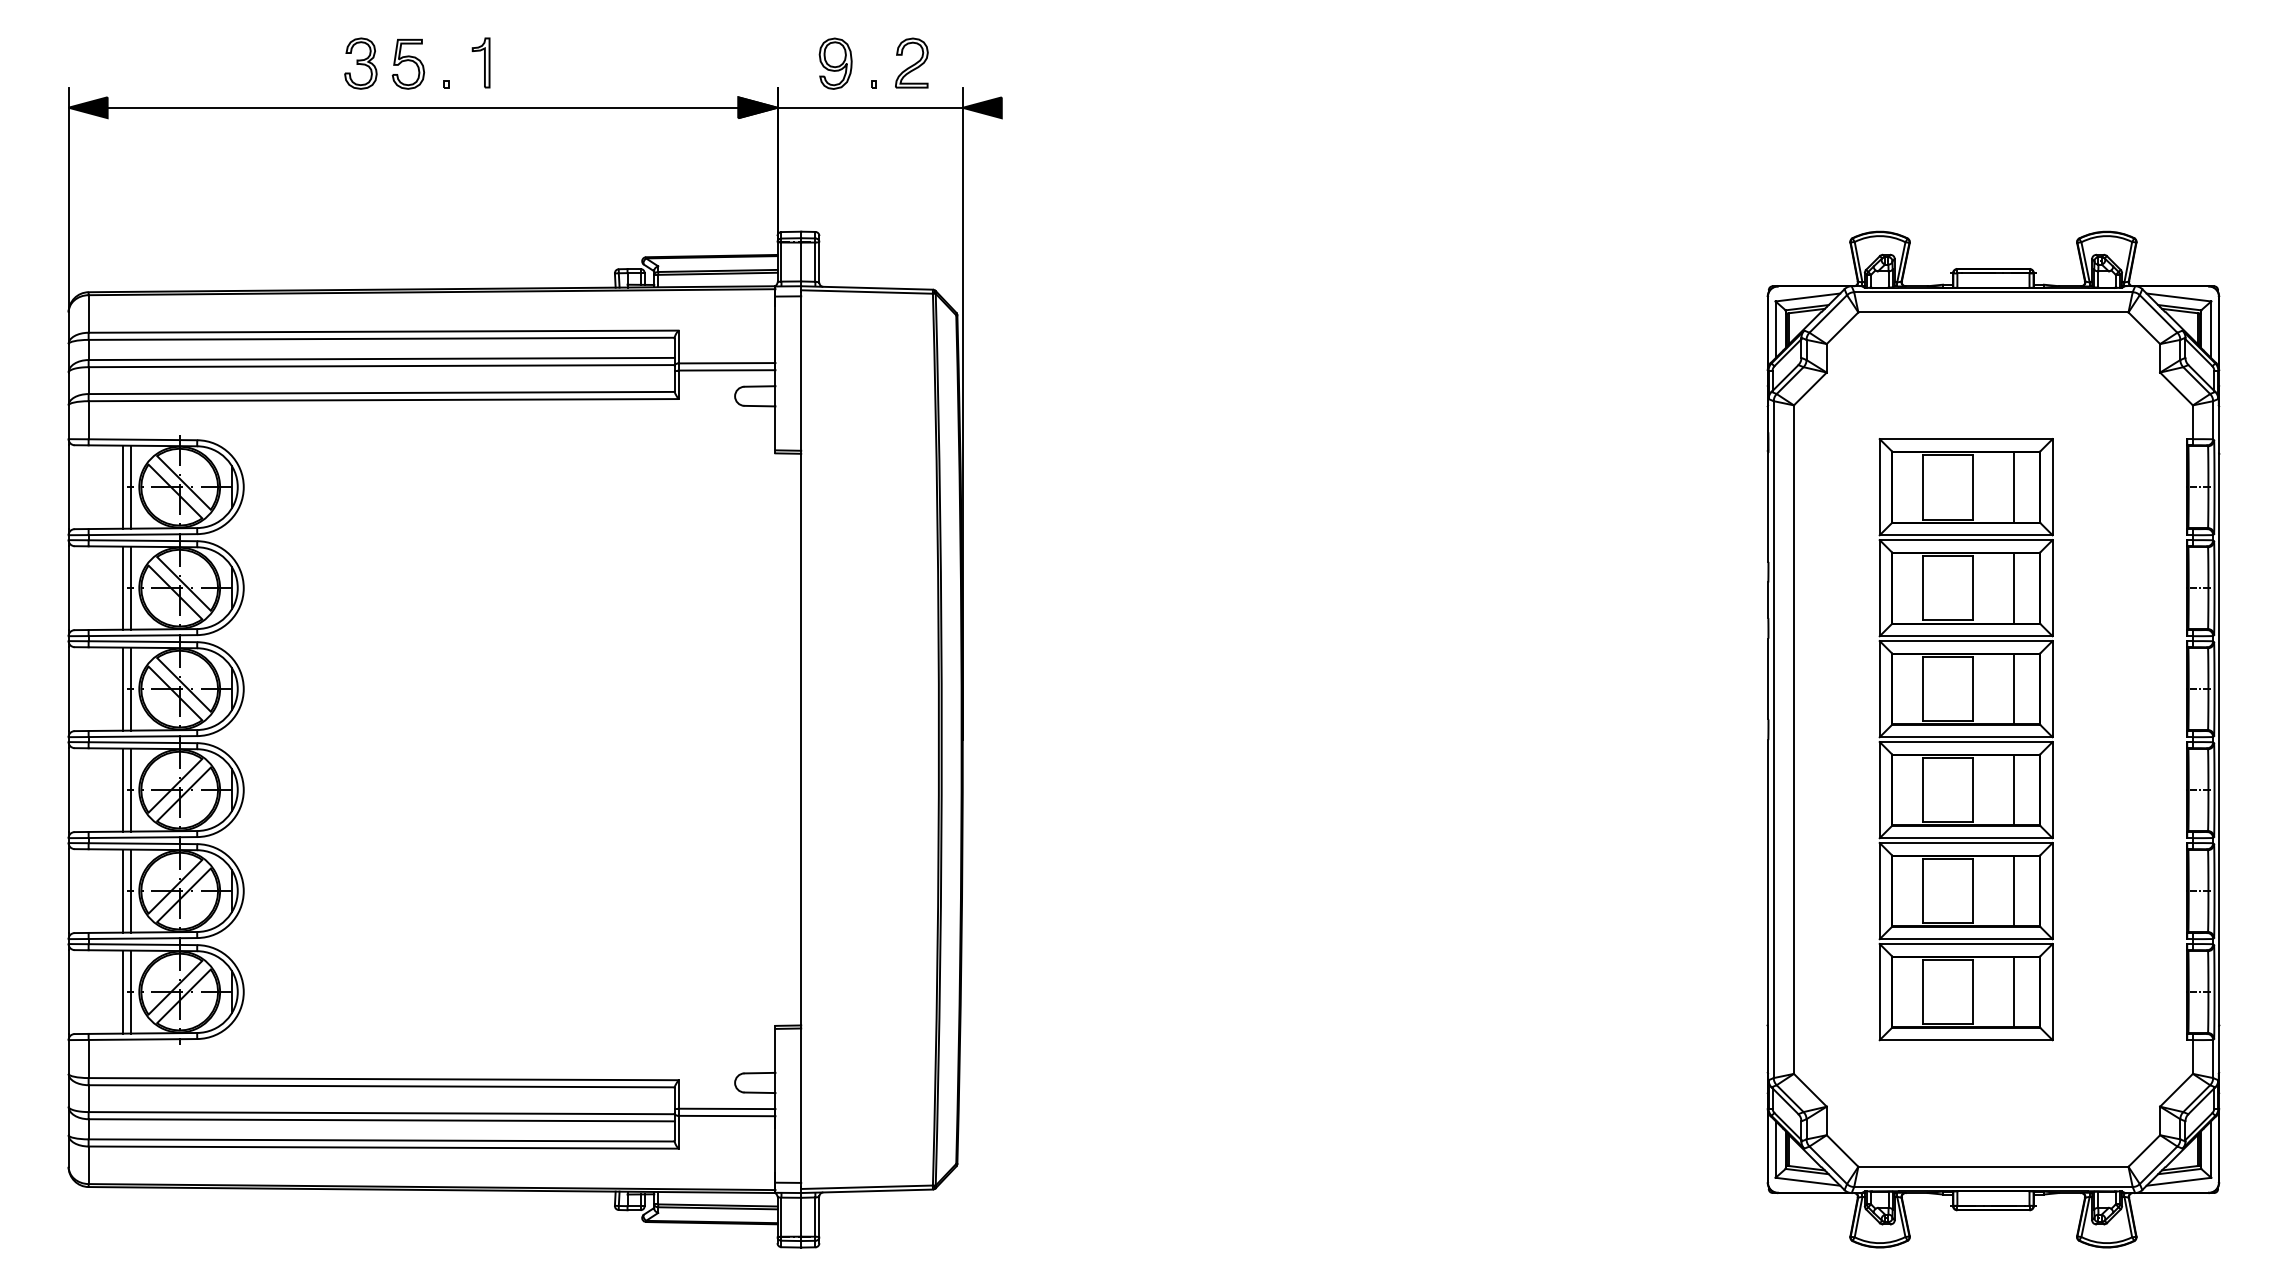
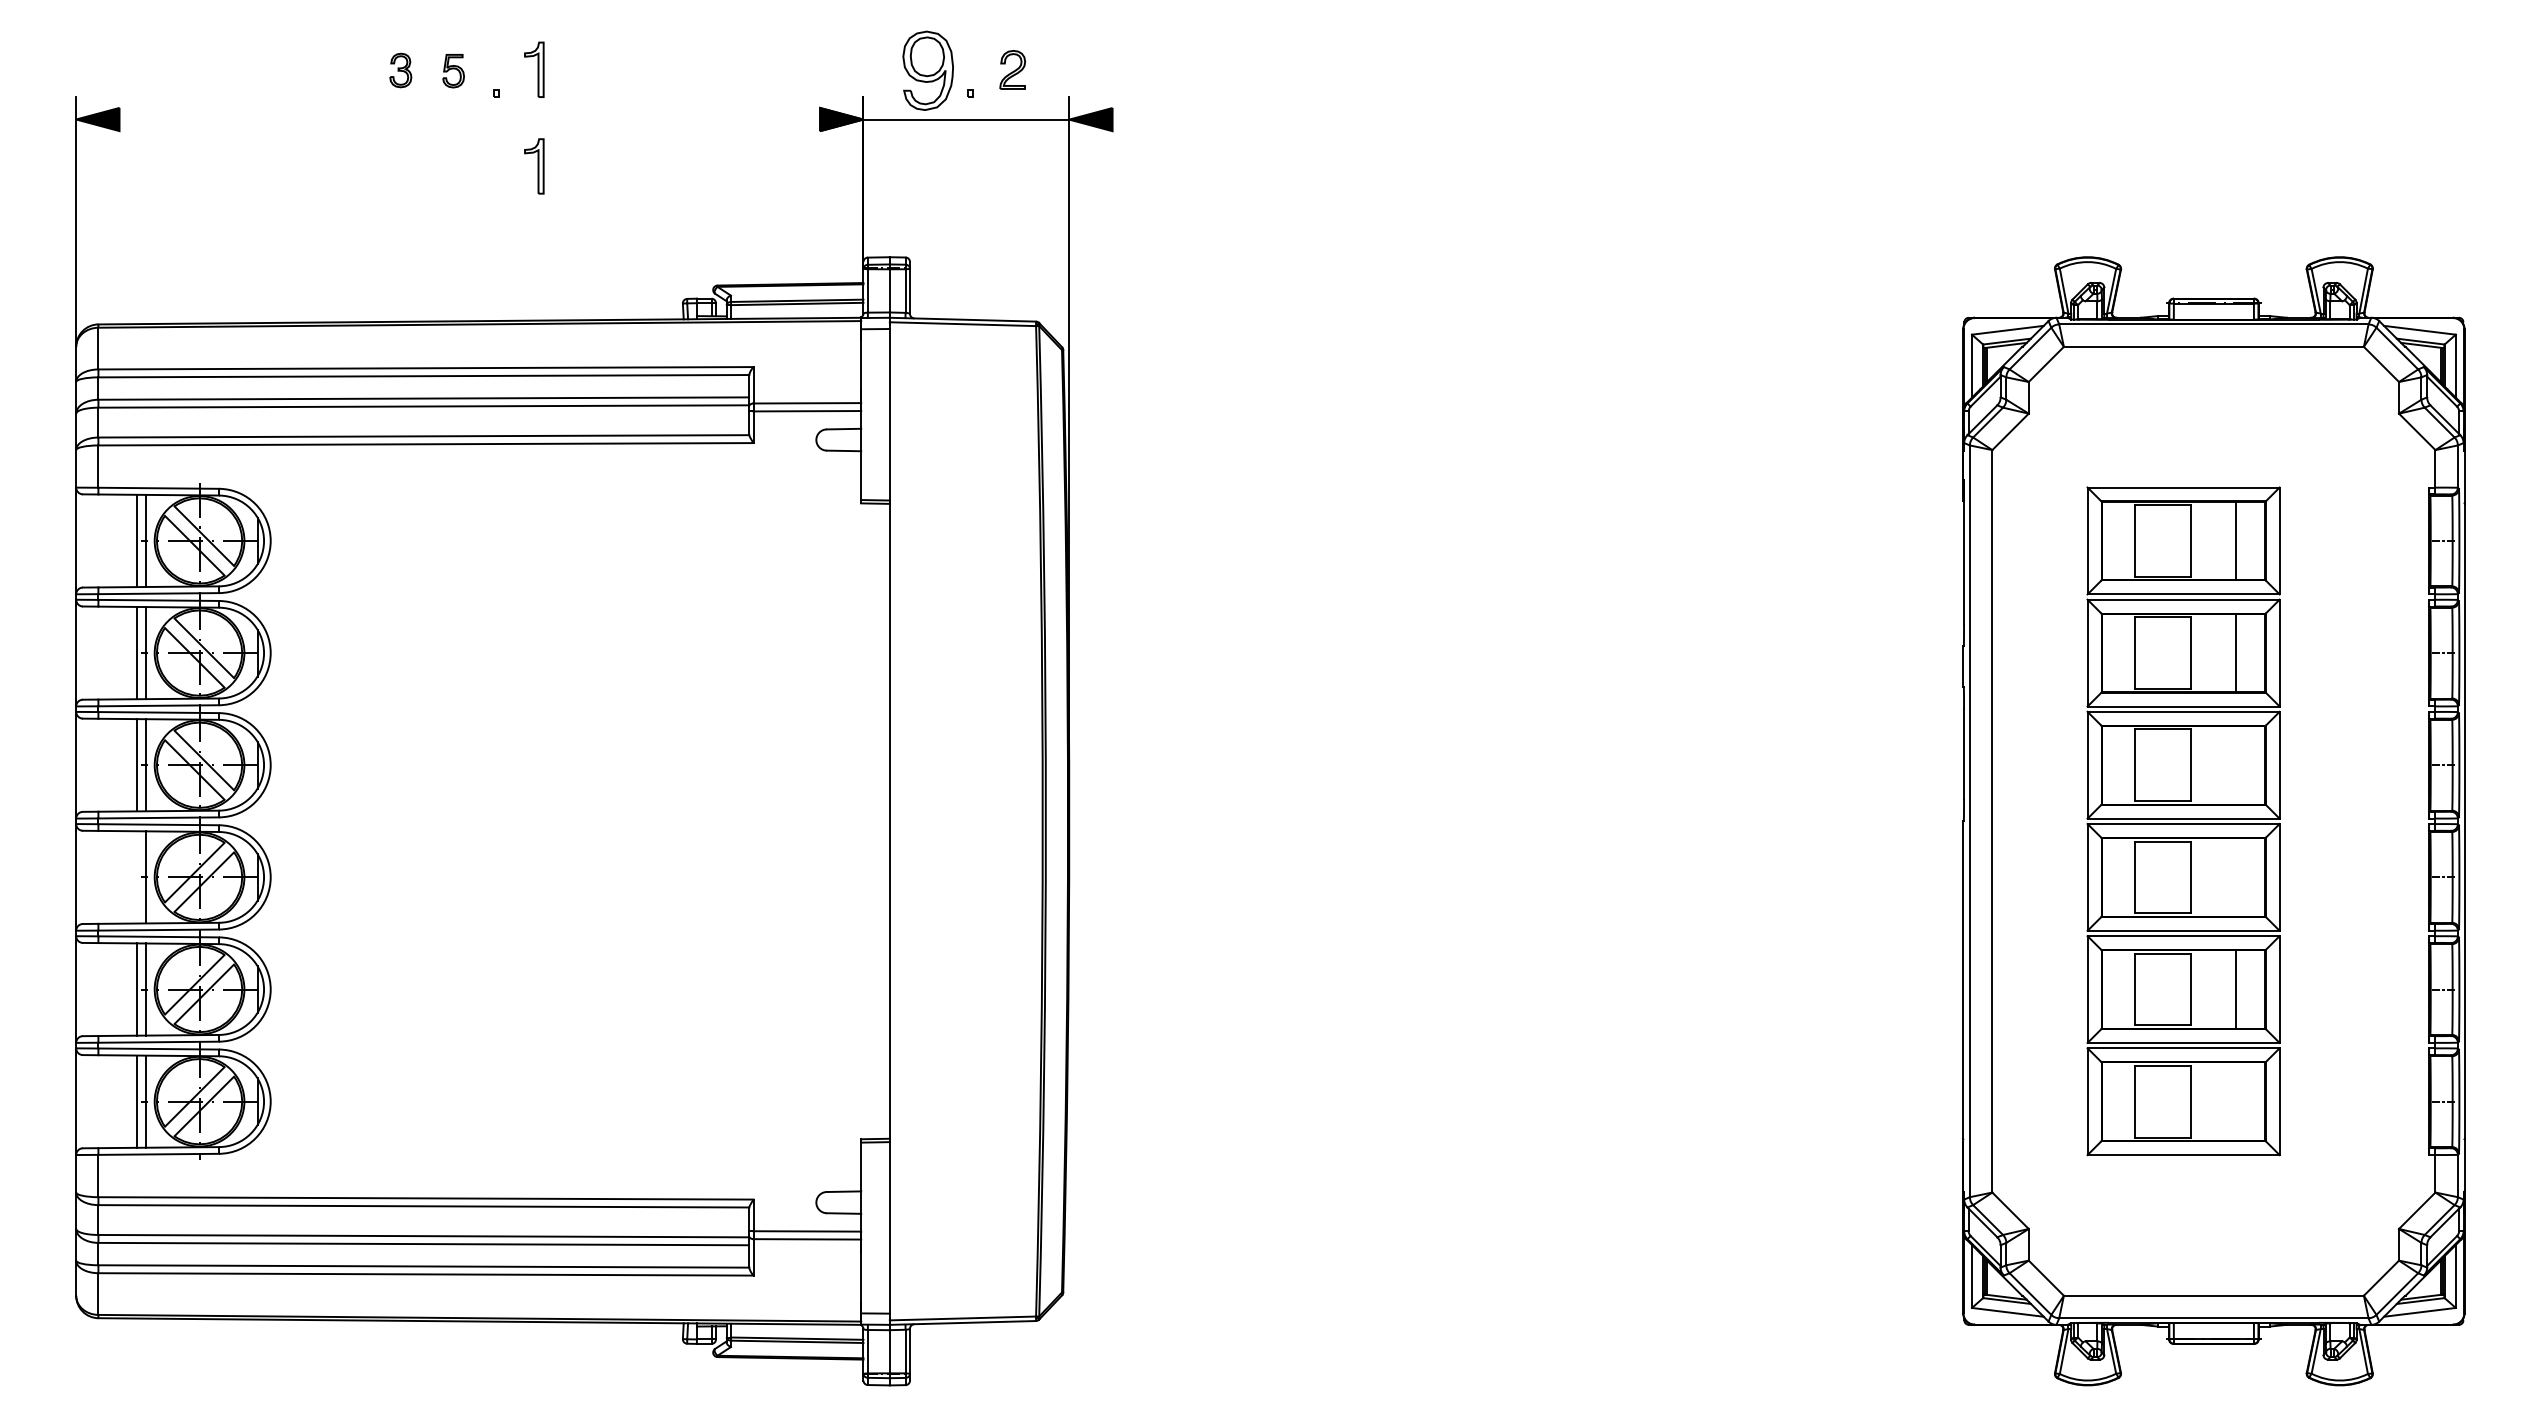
part: (911, 62) -> (1012, 69), size x0.7
part: (360, 63) -> (400, 70), size x0.6
part: (408, 63) -> (453, 70), size x0.6
part: (835, 63) -> (927, 70), size x1.4
line: (422, 107) -> (469, 119), removed
part: (480, 149) -> (533, 165), added
line: (2013, 688) -> (2236, 764), removed
line: (123, 789) -> (137, 876), removed
line: (2013, 789) -> (2236, 876), removed
line: (2013, 991) -> (2236, 1101), removed

